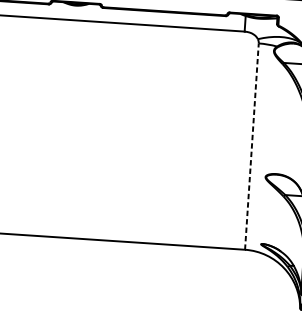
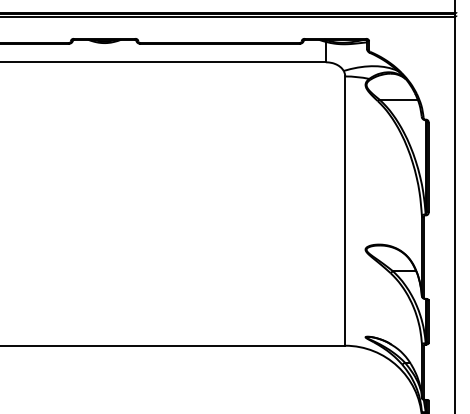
line: (252, 146) -> (345, 211), dashed -> solid

